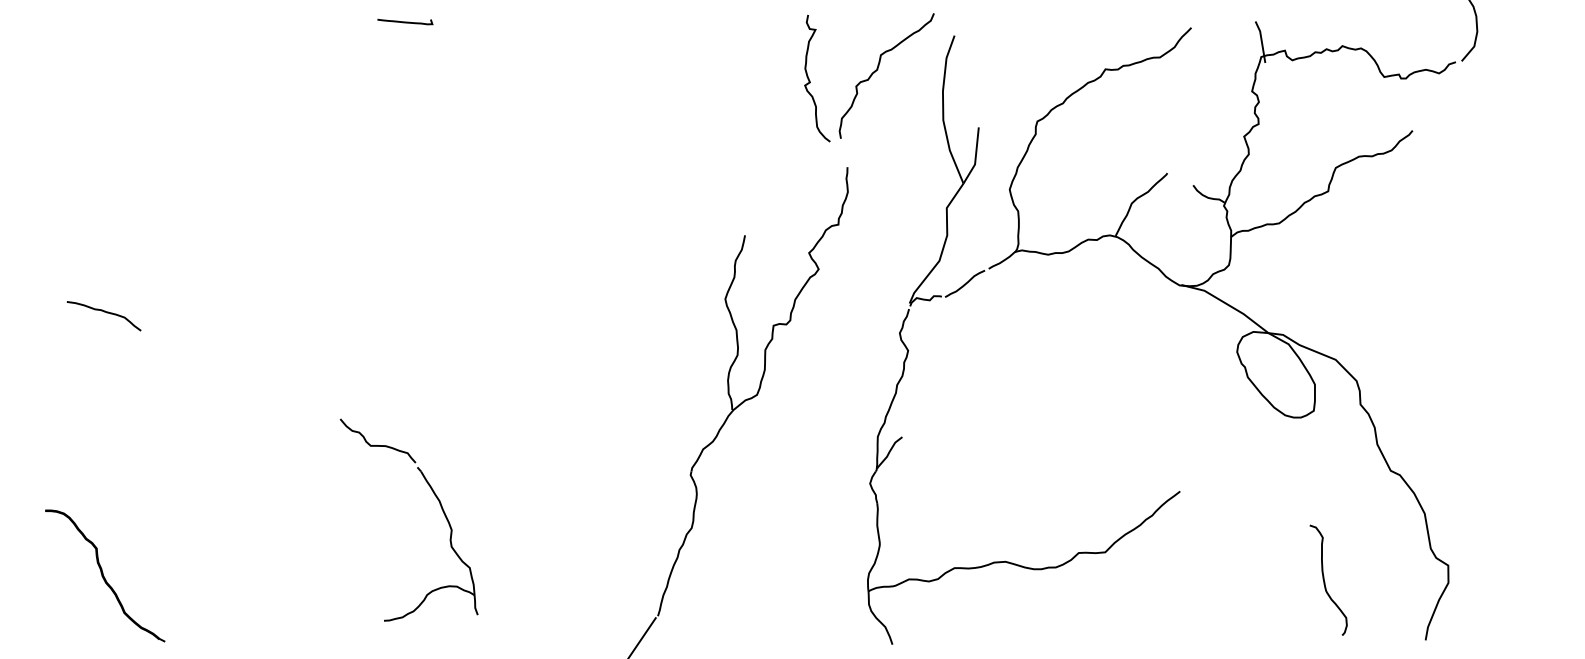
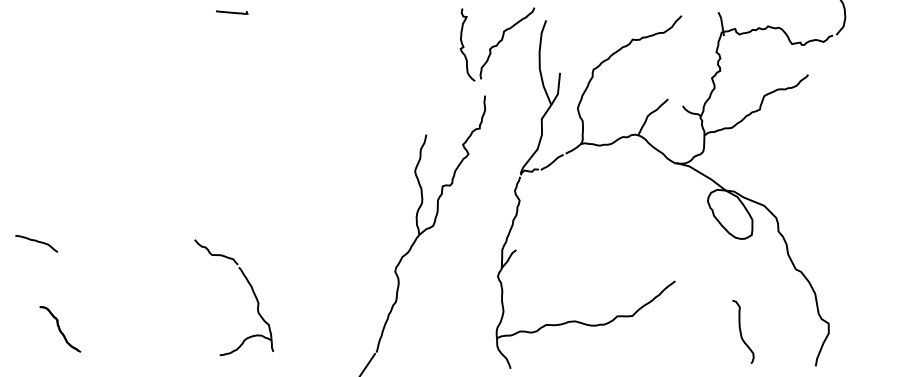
curve: (105, 313) -> (37, 242), moved
part: (105, 575) -> (60, 329), size x0.6
curve: (1325, 579) -> (741, 331), moved

